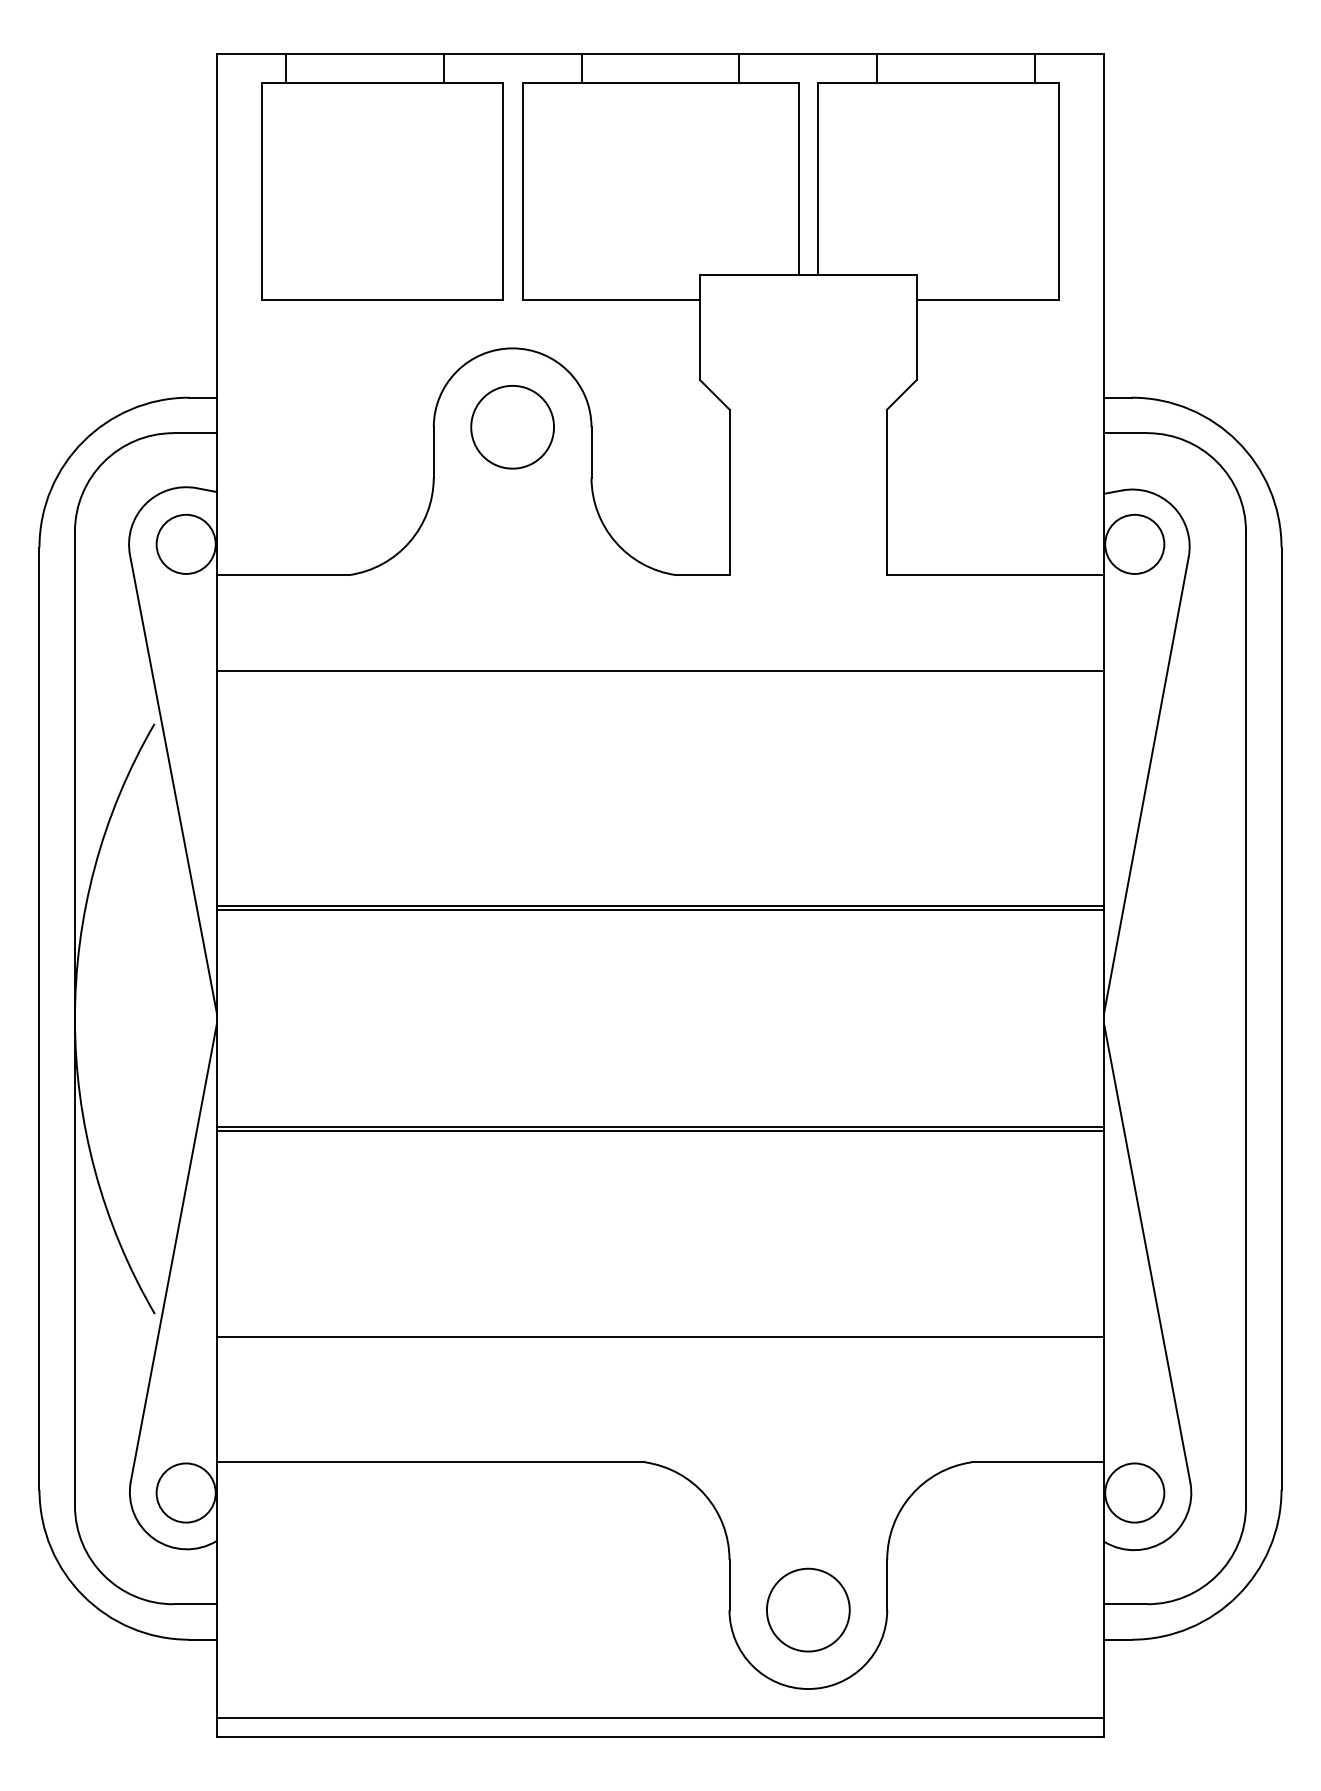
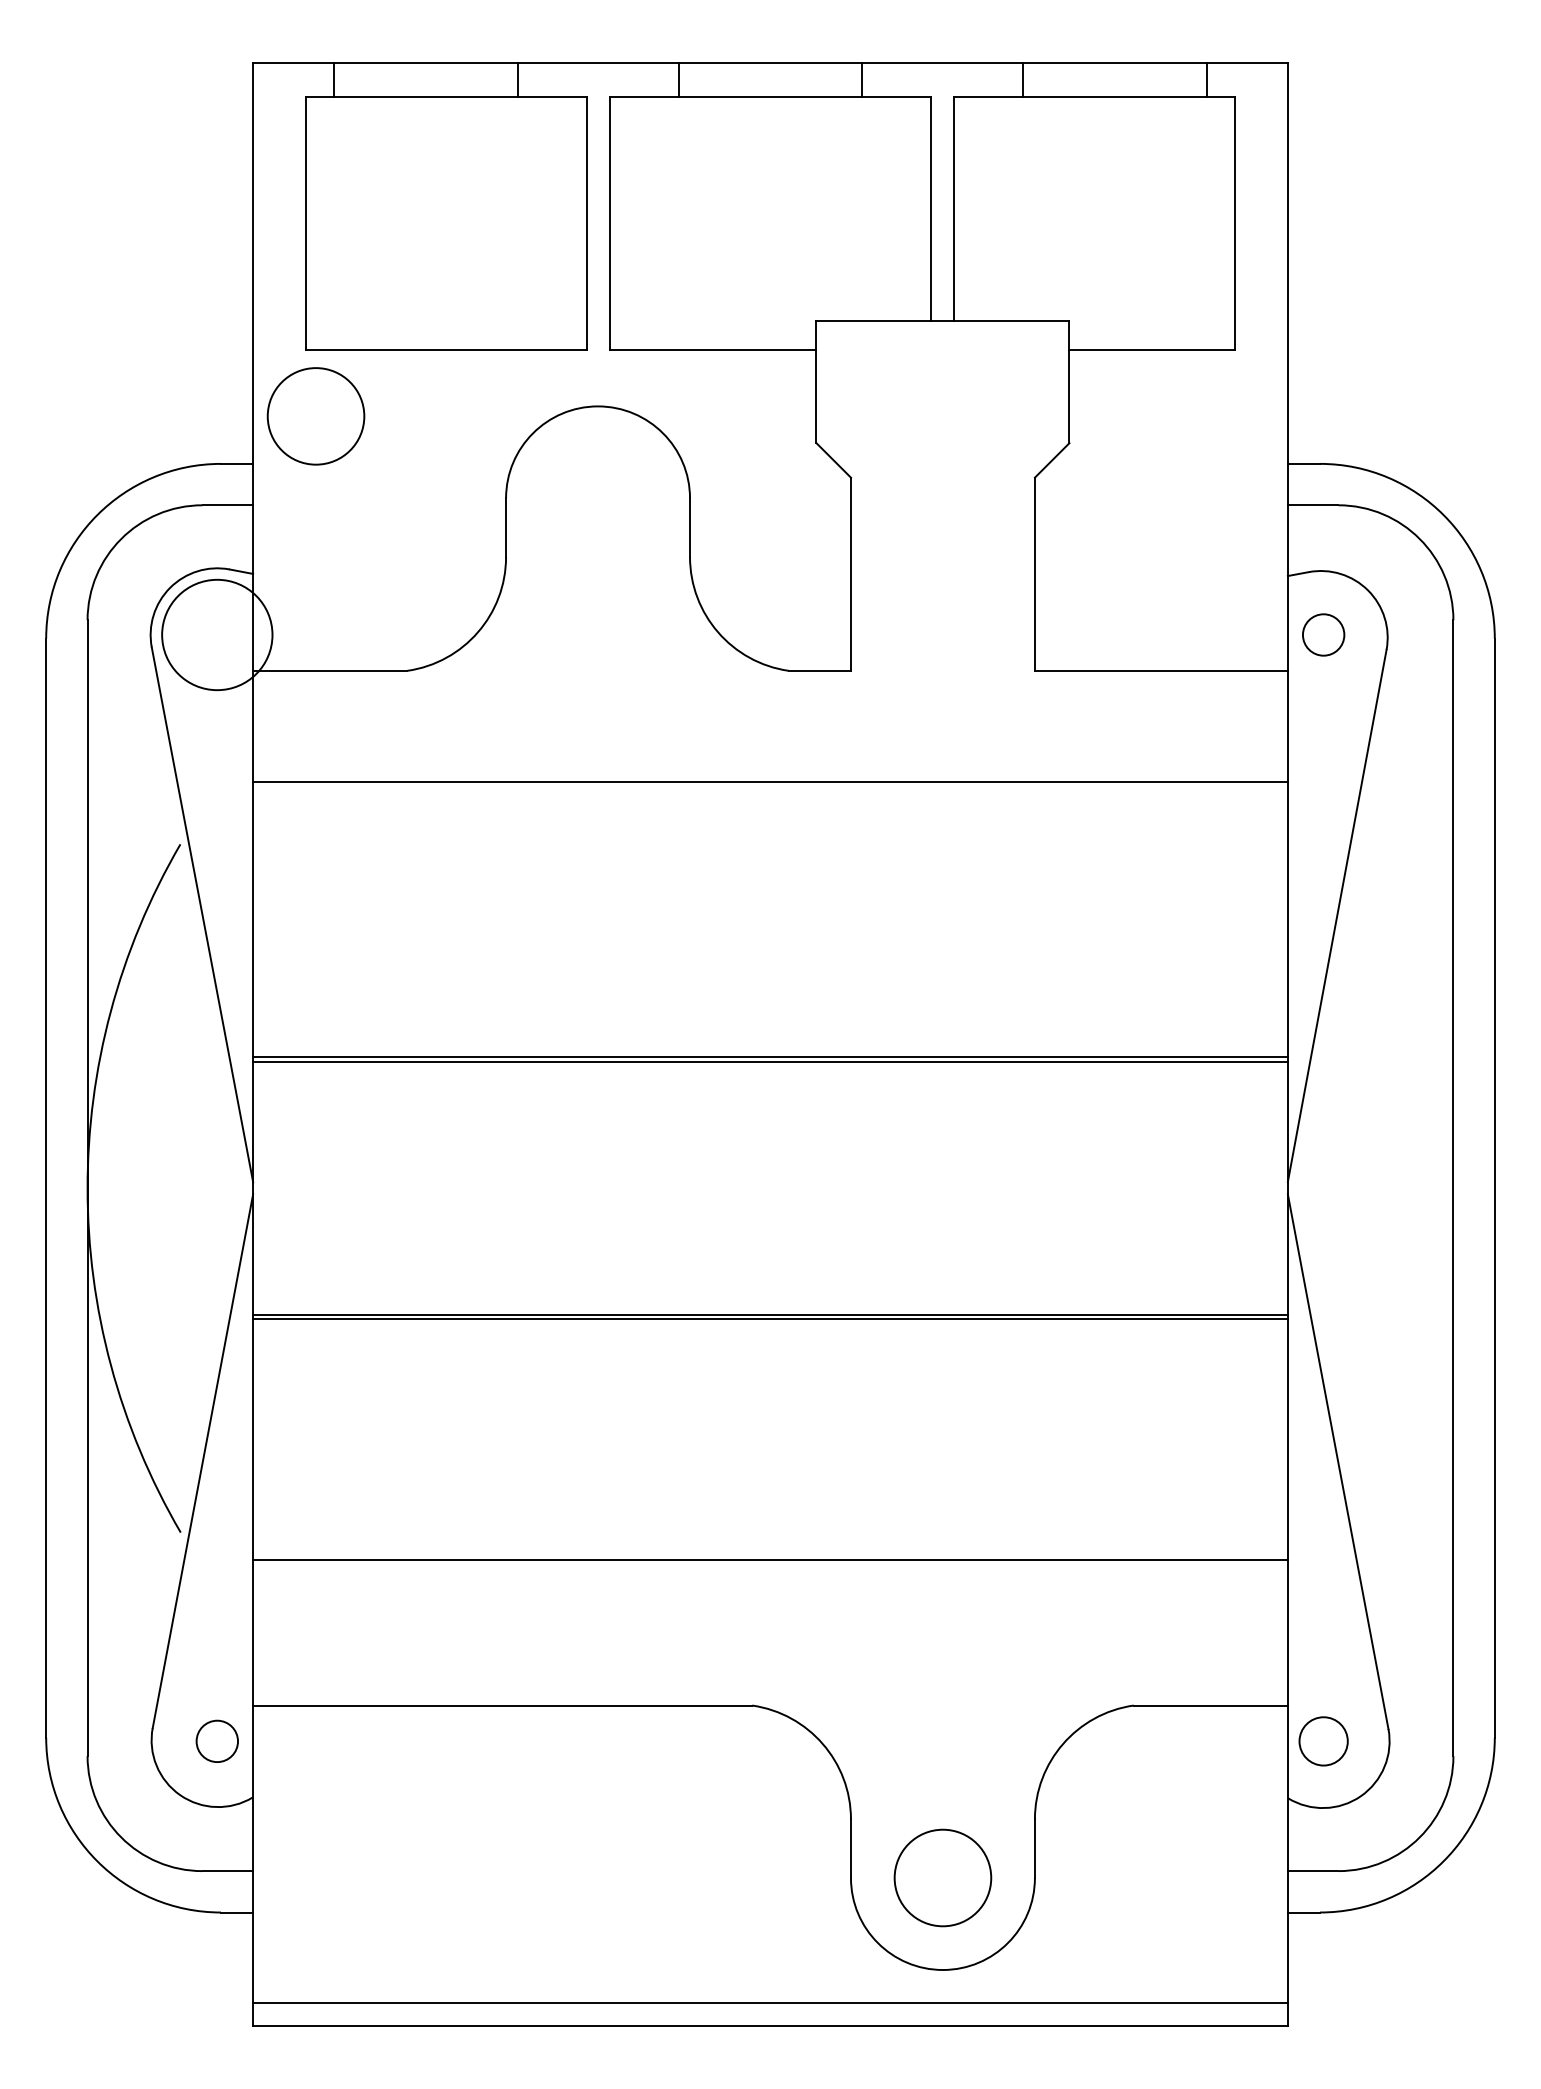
circle: (512, 427) -> (315, 416), moved
circle: (185, 543) -> (216, 634), size x1.6
circle: (1134, 543) -> (1323, 634), size x0.6
circle: (185, 1492) -> (216, 1740), size x0.6
circle: (1134, 1492) -> (1323, 1740), size x0.7

